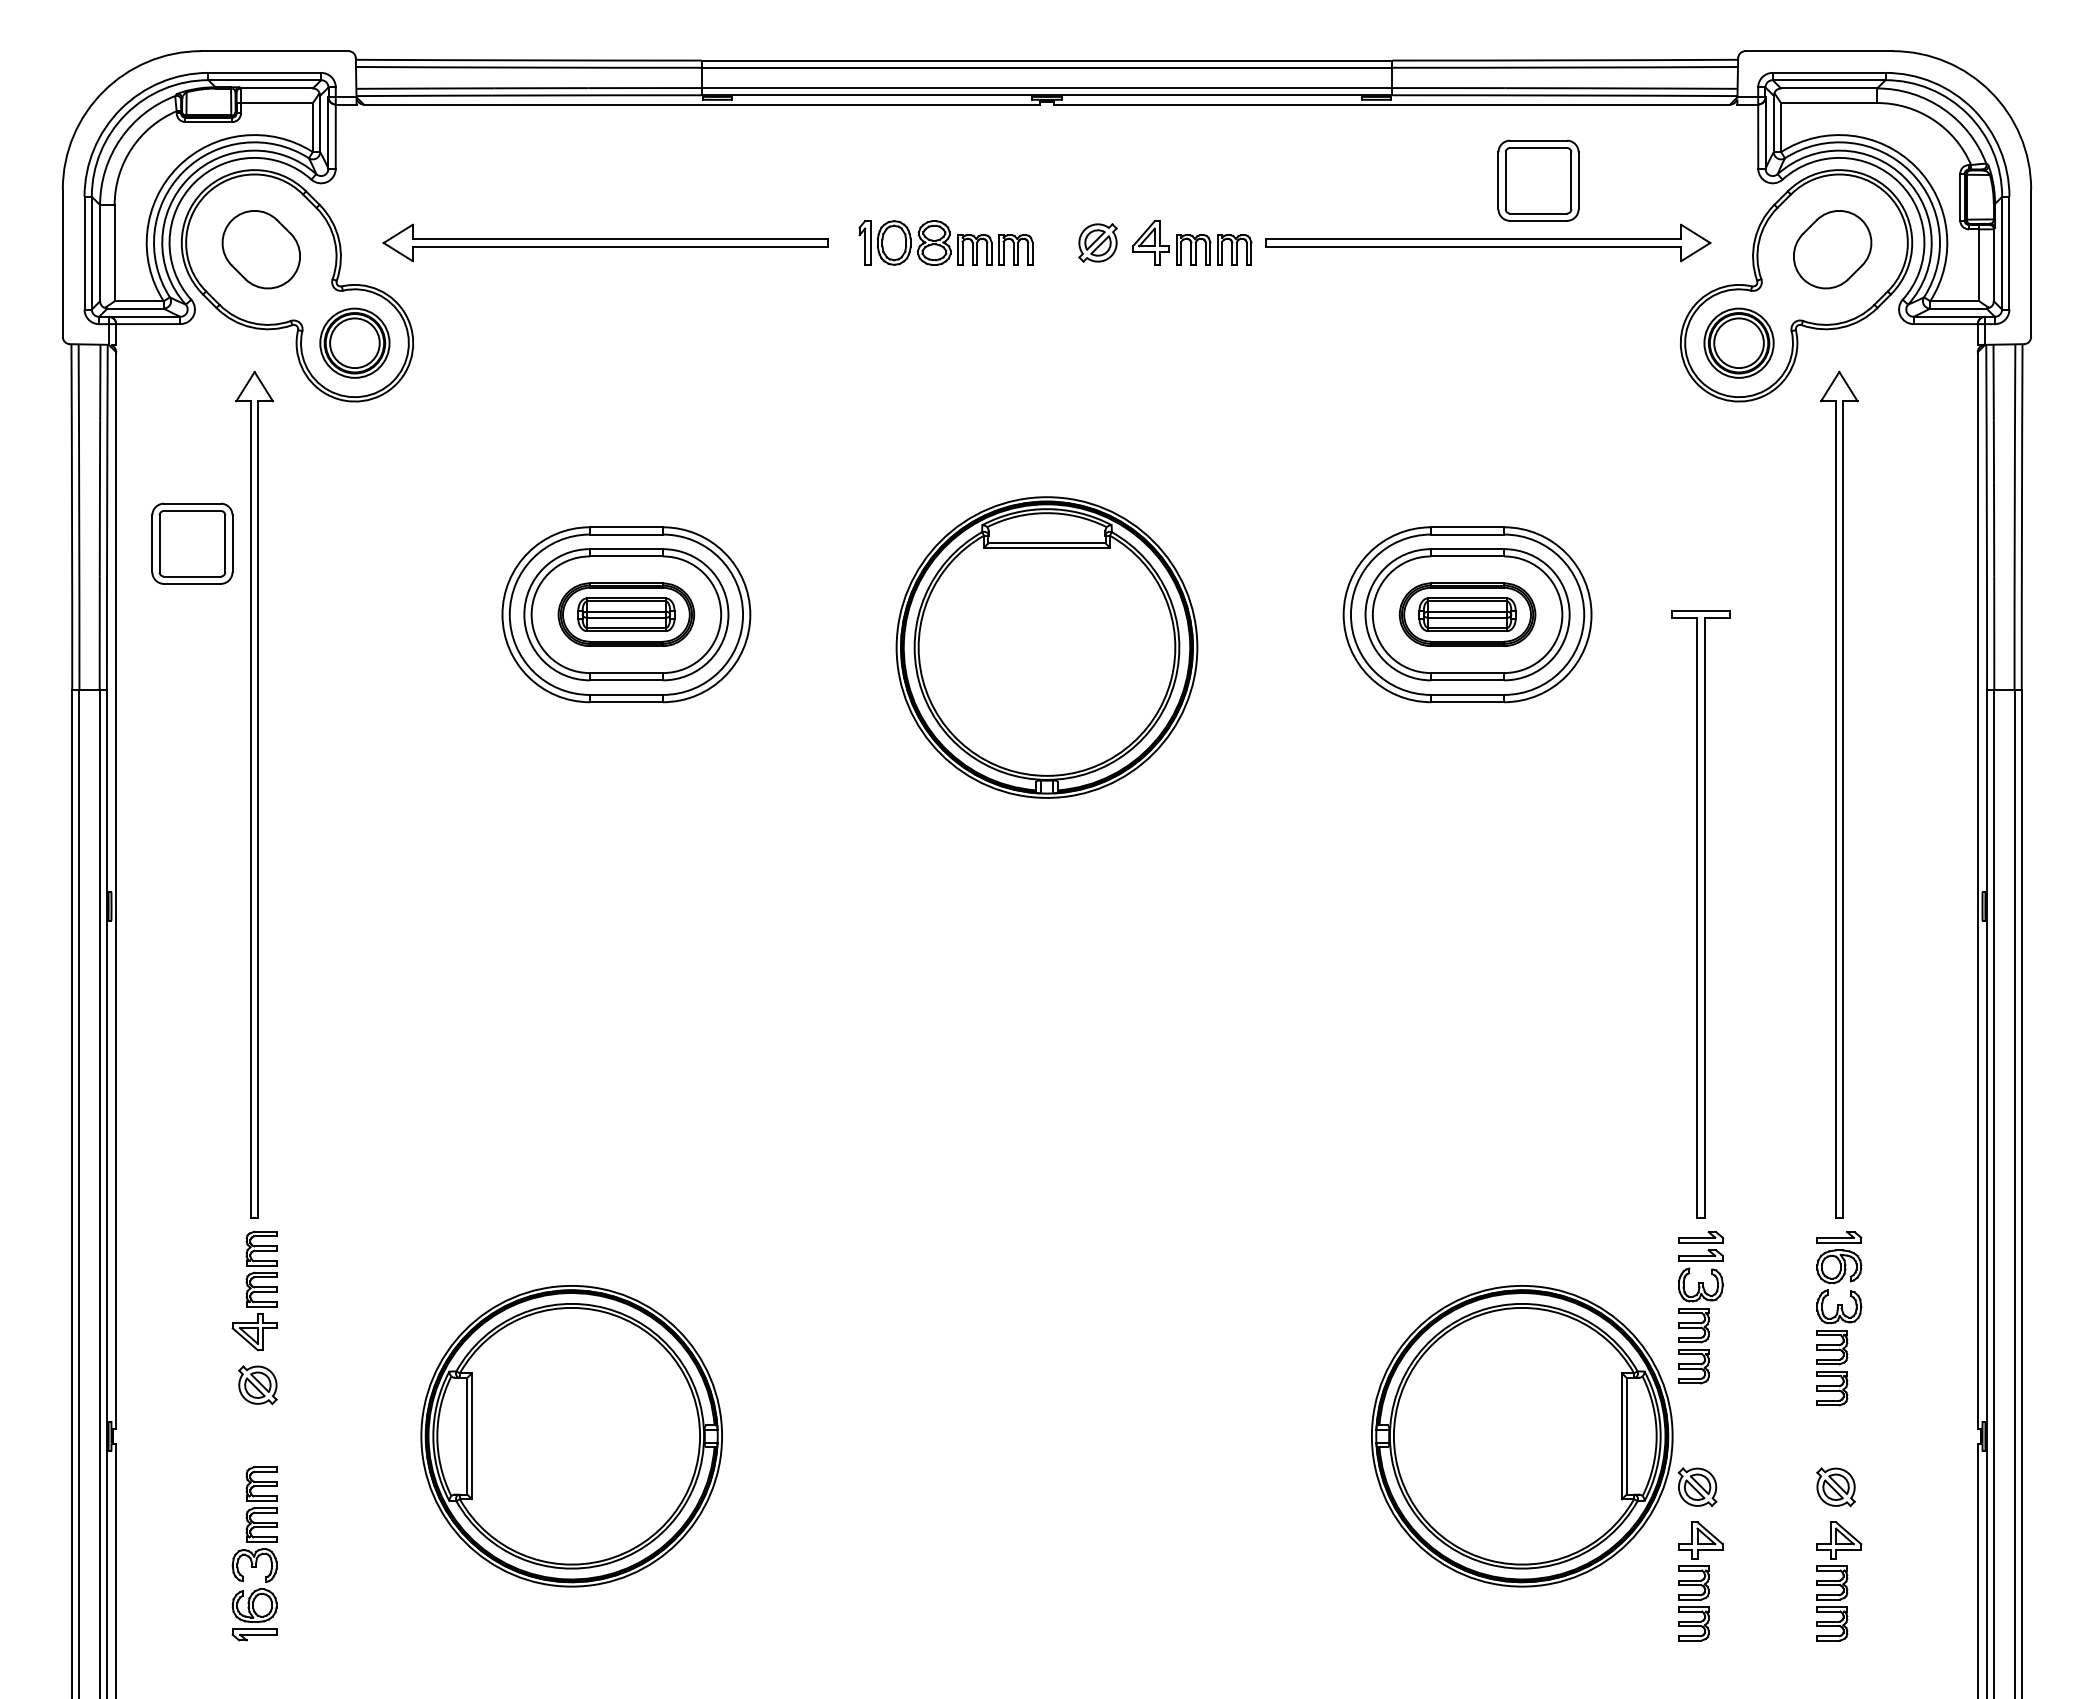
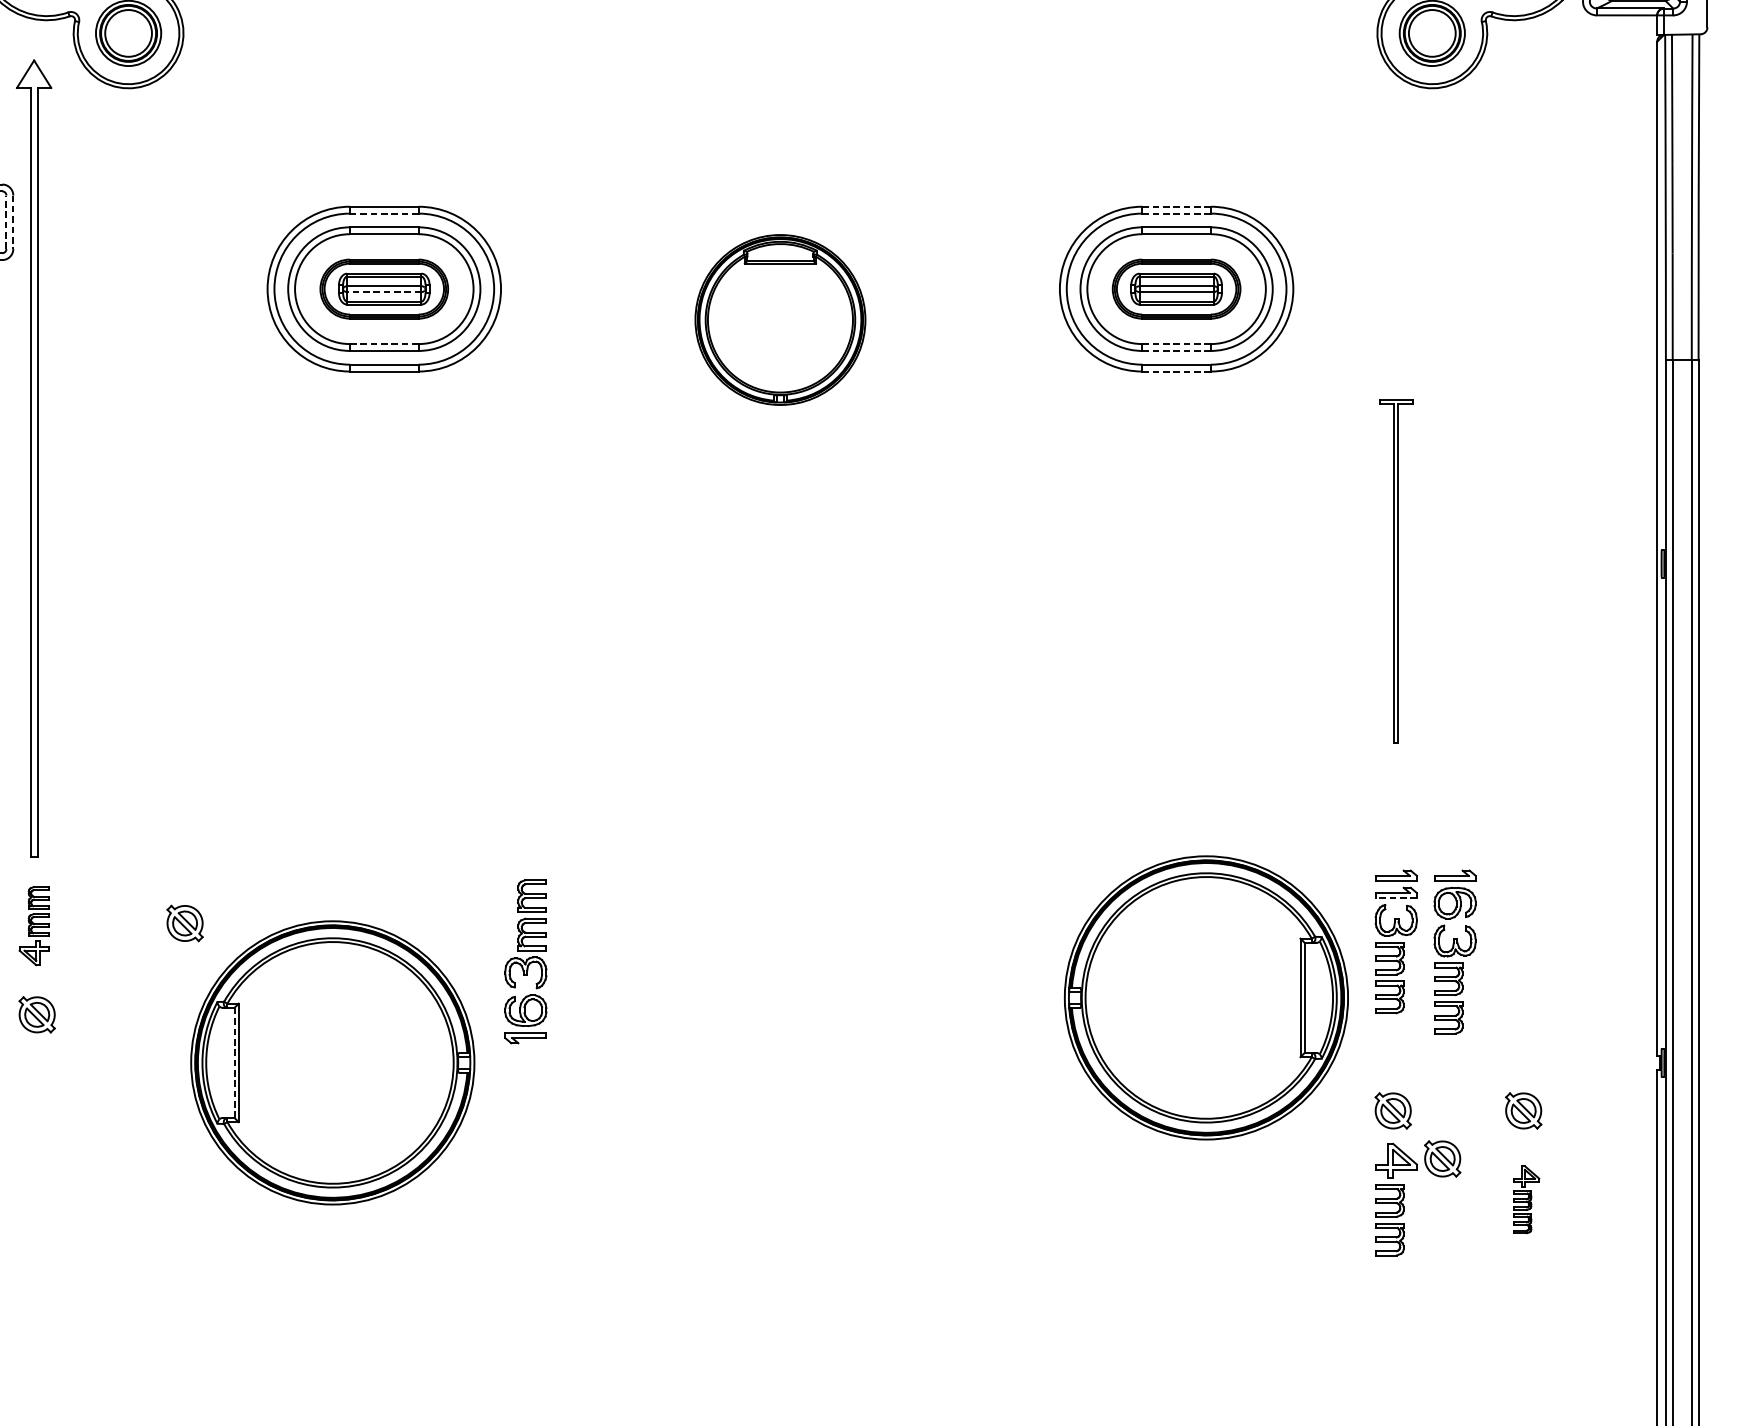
line: (1468, 527) -> (1177, 206), solid -> dashed
line: (625, 534) -> (383, 213), solid -> dashed
line: (1467, 534) -> (1176, 213), solid -> dashed
line: (225, 543) -> (6, 222), solid -> dashed
line: (232, 544) -> (13, 222), solid -> dashed
line: (625, 617) -> (383, 291), solid -> dashed
part: (1046, 647) -> (779, 319), size x0.6
line: (626, 673) -> (384, 344), solid -> dashed
line: (1468, 673) -> (1177, 344), solid -> dashed
line: (1467, 680) -> (1176, 351), solid -> dashed
line: (1467, 702) -> (1176, 371), solid -> dashed
part: (1839, 794) -> (1526, 458), removed
part: (1700, 914) -> (1395, 571), size x0.6
line: (1700, 1261) -> (1395, 898), solid -> dashed
part: (414, 1287) -> (184, 922), added
part: (254, 1290) -> (34, 925), size x0.7
part: (1839, 1318) -> (1455, 951), moved
line: (467, 1436) -> (234, 1063), solid -> dashed
part: (1522, 1436) -> (1206, 998), moved
part: (1749, 1538) -> (1442, 1159), added
part: (254, 1553) -> (525, 961), moved
part: (1839, 1581) -> (1526, 1199), size x0.6

